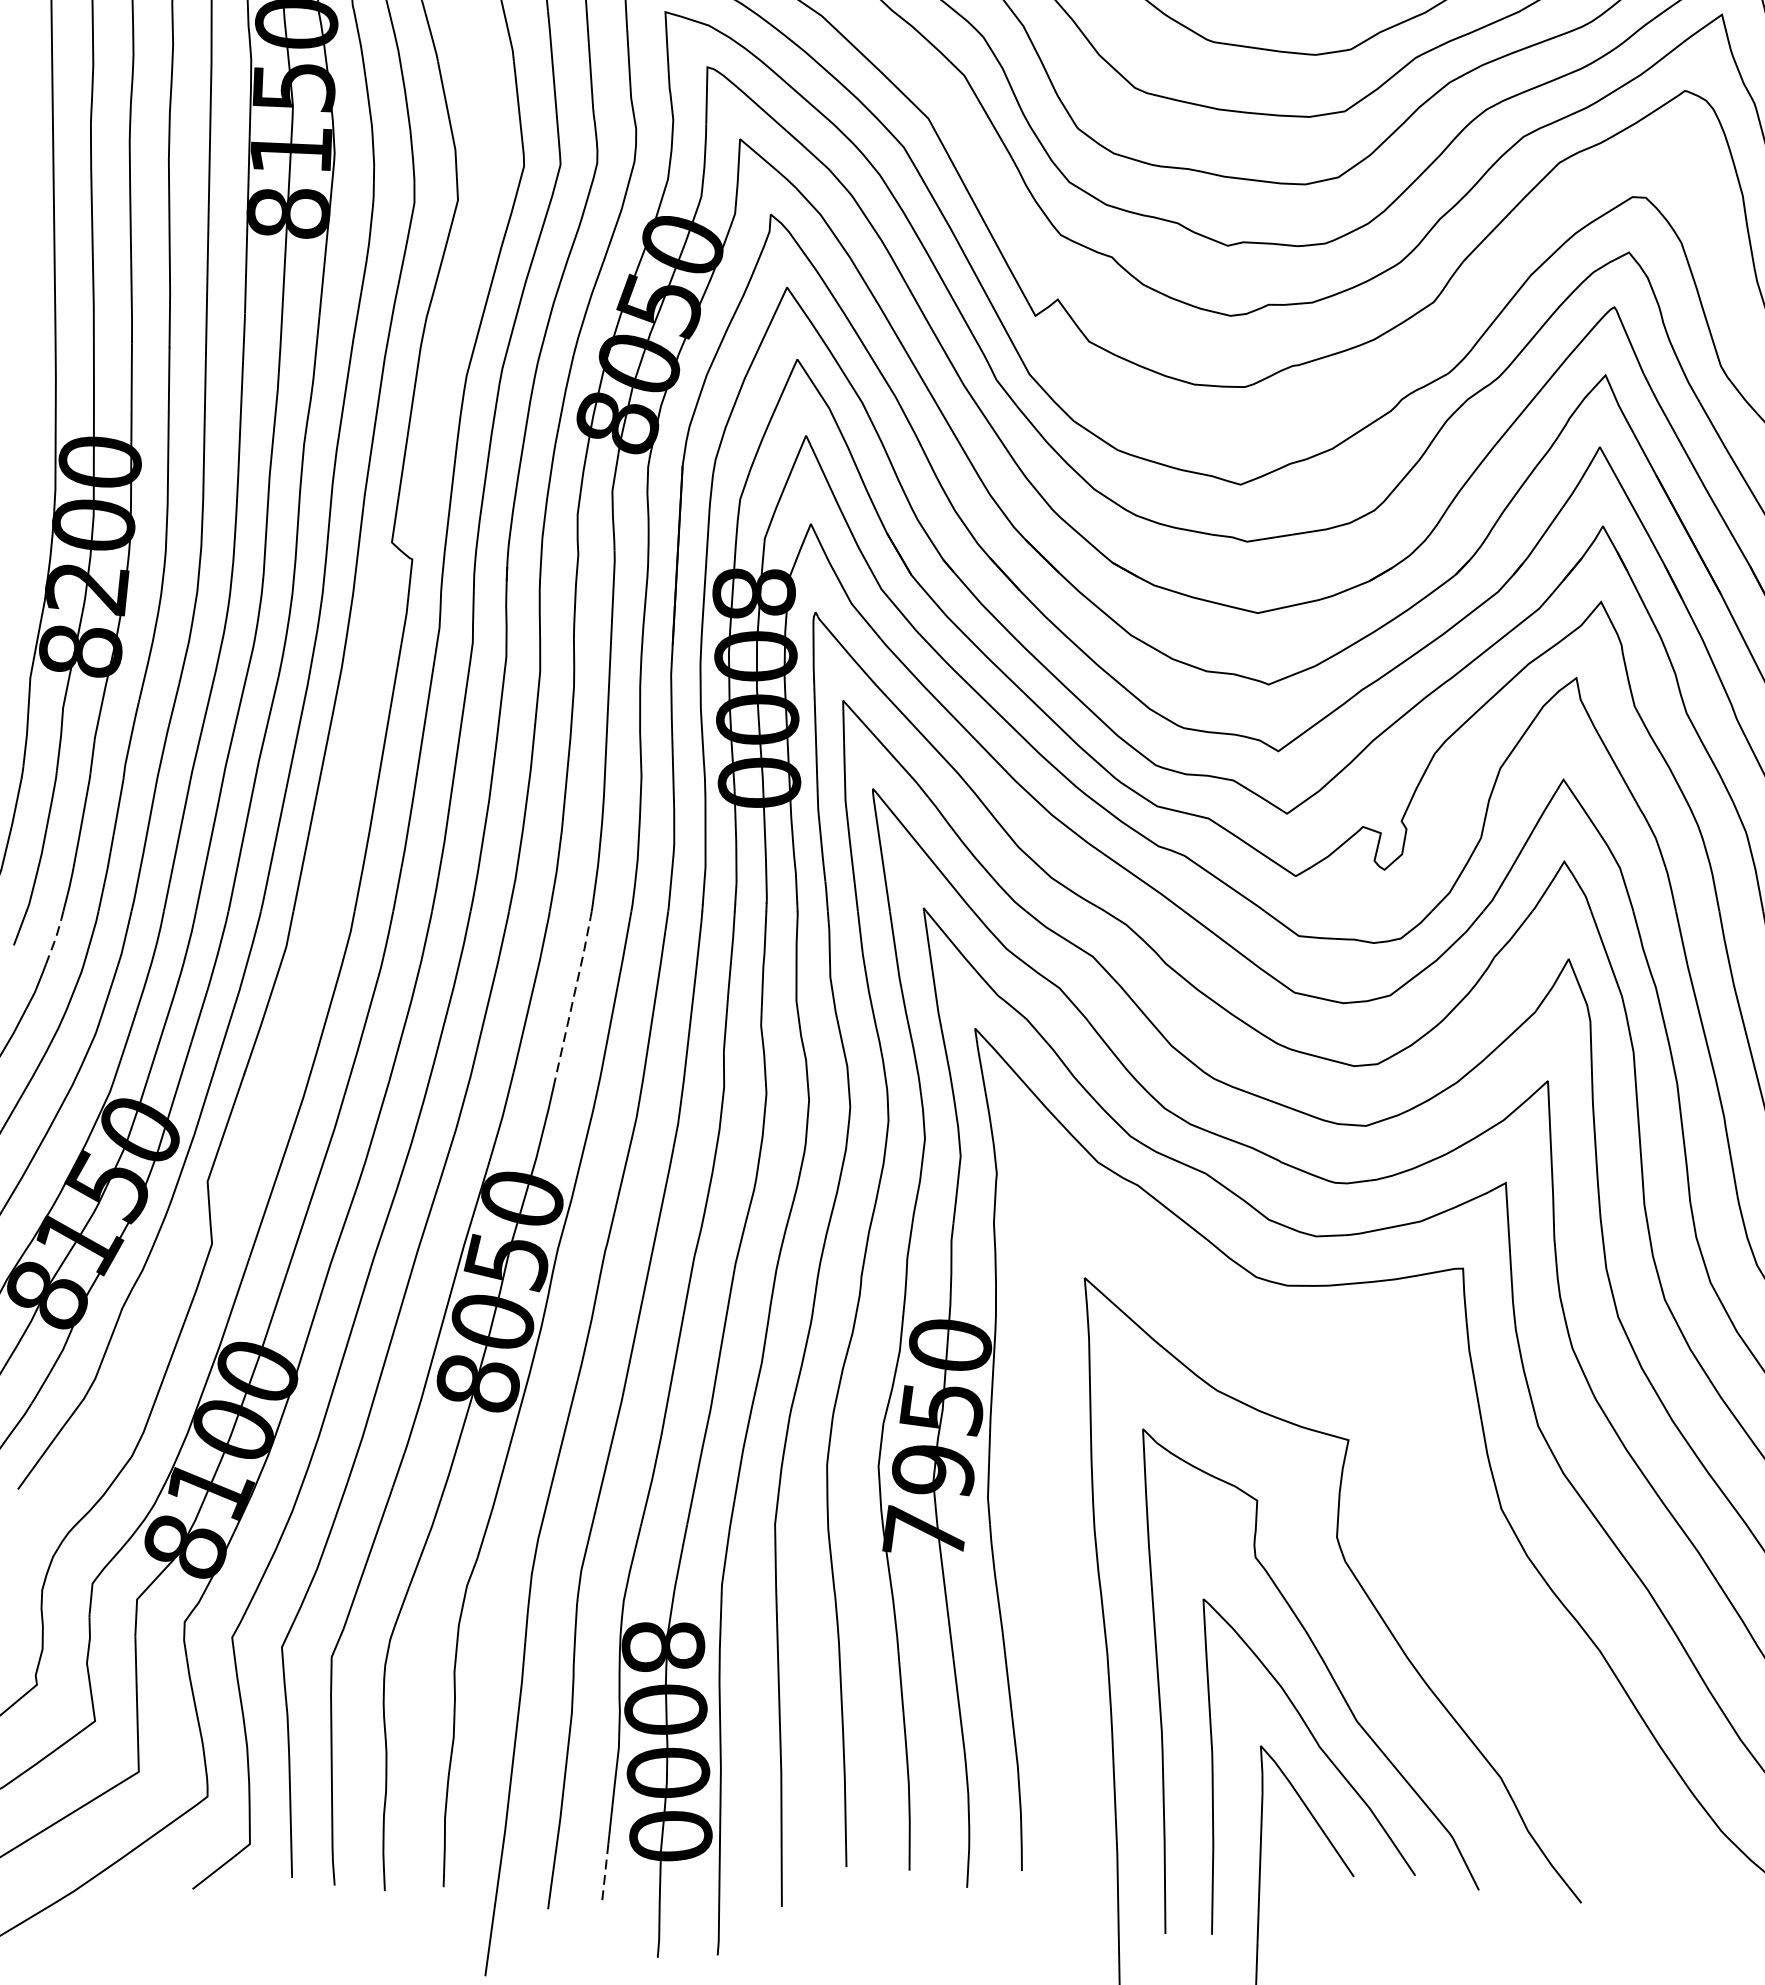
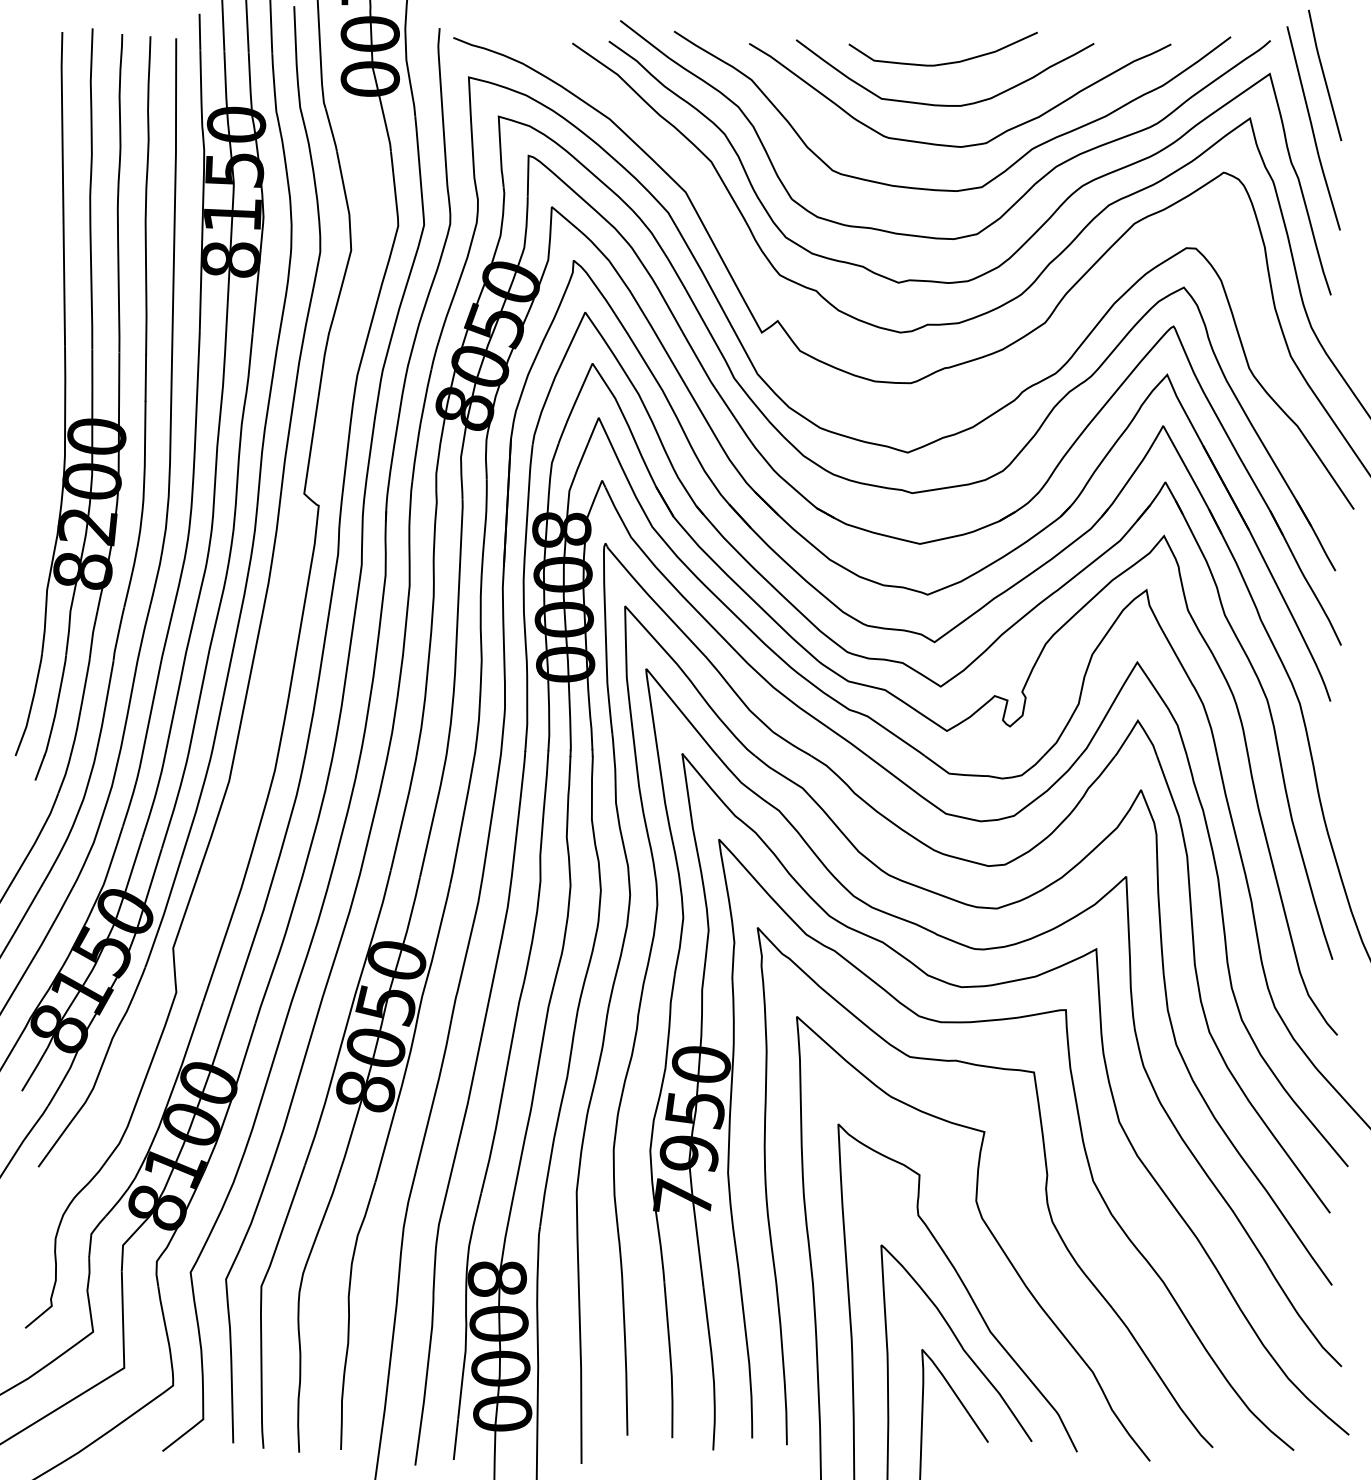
line: (56, 937) -> (65, 774), dashed -> solid
line: (573, 994) -> (433, 815), dashed -> solid
curve: (1434, 1518) -> (1045, 1187), added
line: (604, 1873) -> (455, 1440), dashed -> solid

